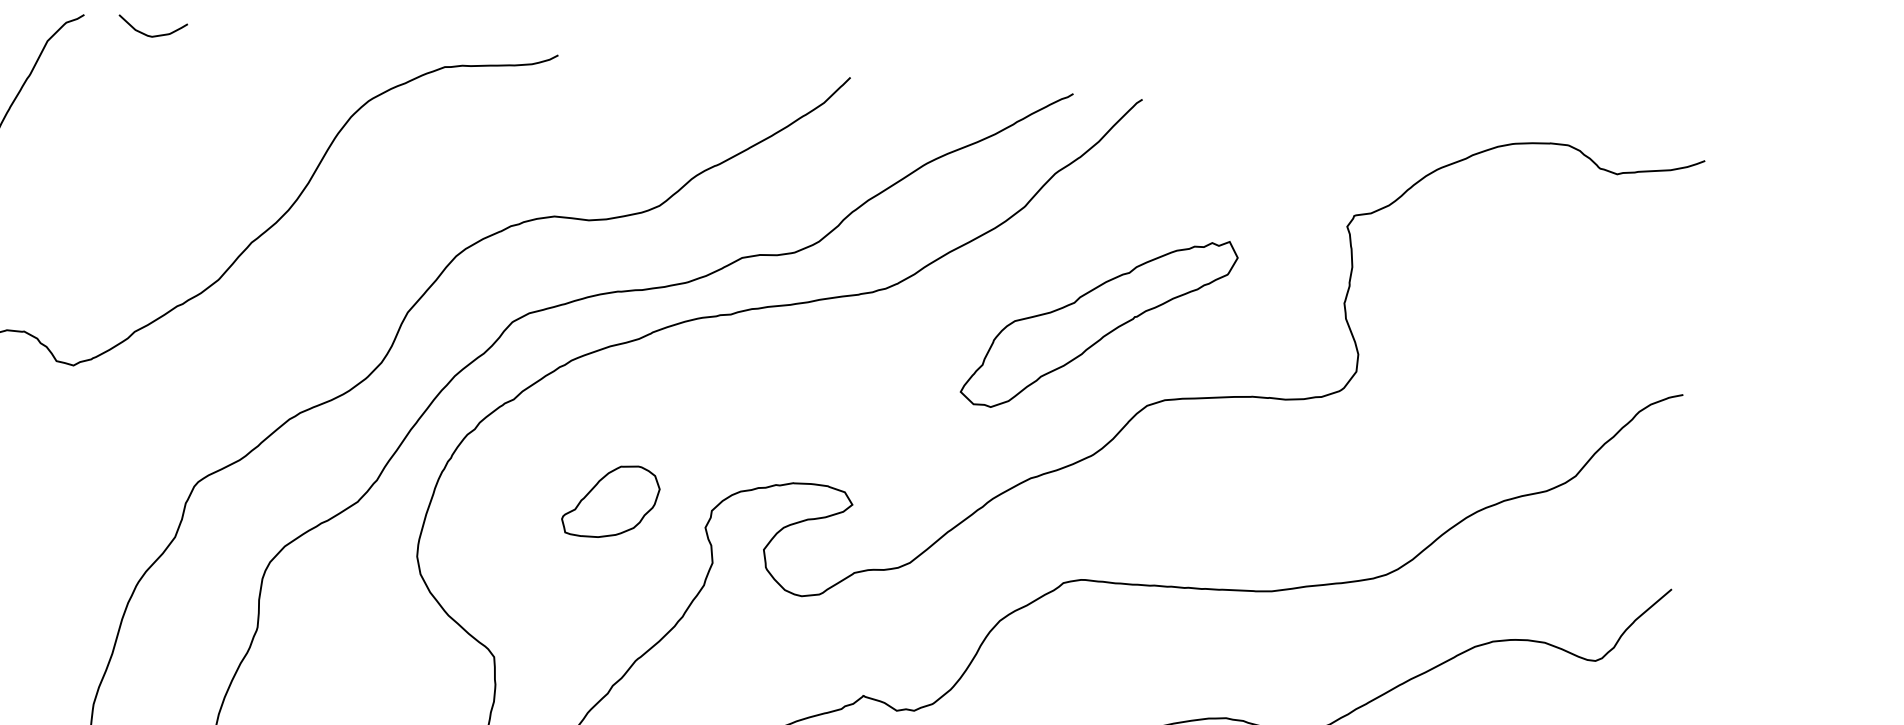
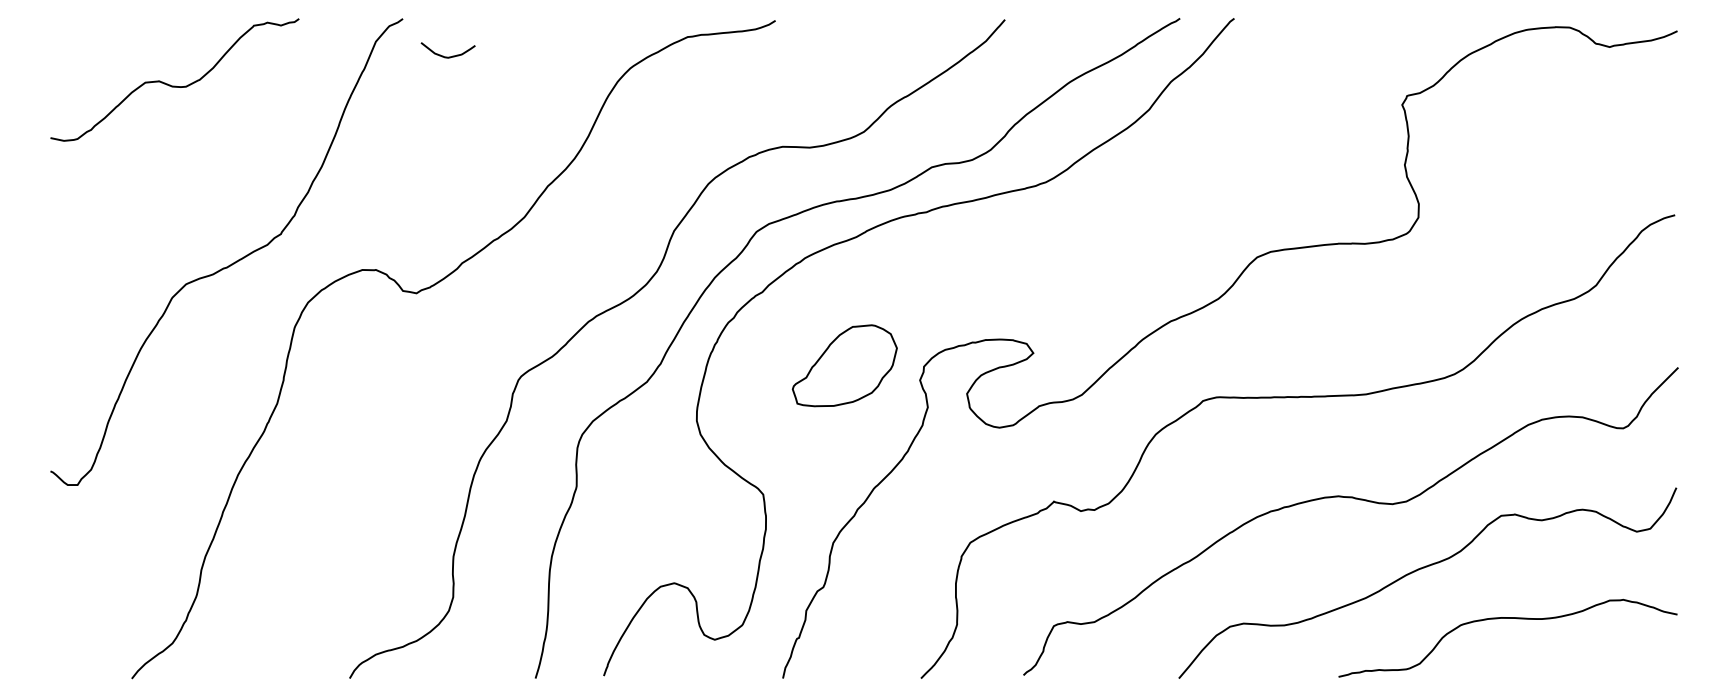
curve: (151, 35) -> (447, 56), moved
part: (1099, 322) -> (1214, 195), removed
part: (610, 501) -> (844, 365), size x1.4

